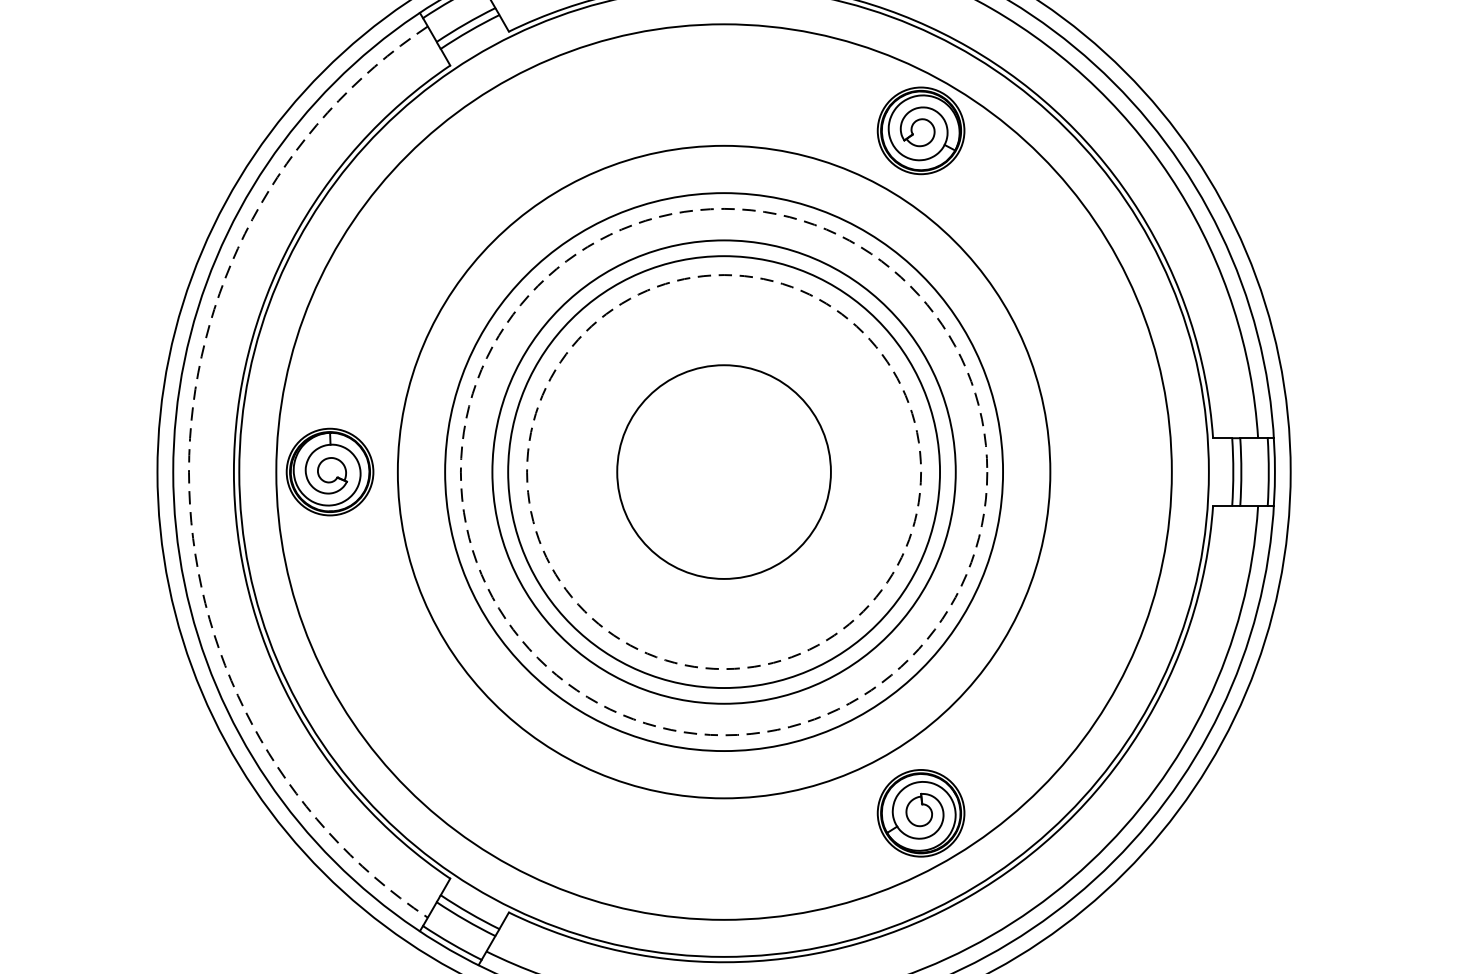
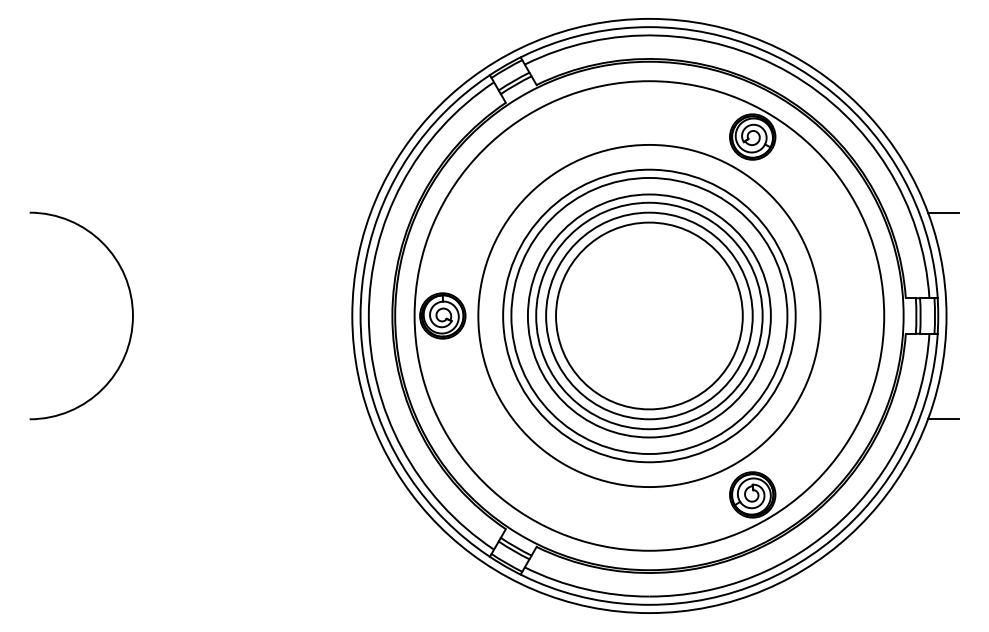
line: (1284, 274) -> (943, 212), added
arc: (188, 471) -> (368, 315), dashed -> solid
circle: (724, 471) -> (649, 315), dashed -> solid
circle: (724, 471) -> (649, 315), dashed -> solid
circle: (724, 471) -> (649, 315), size x1.67
line: (1284, 669) -> (943, 419), added

